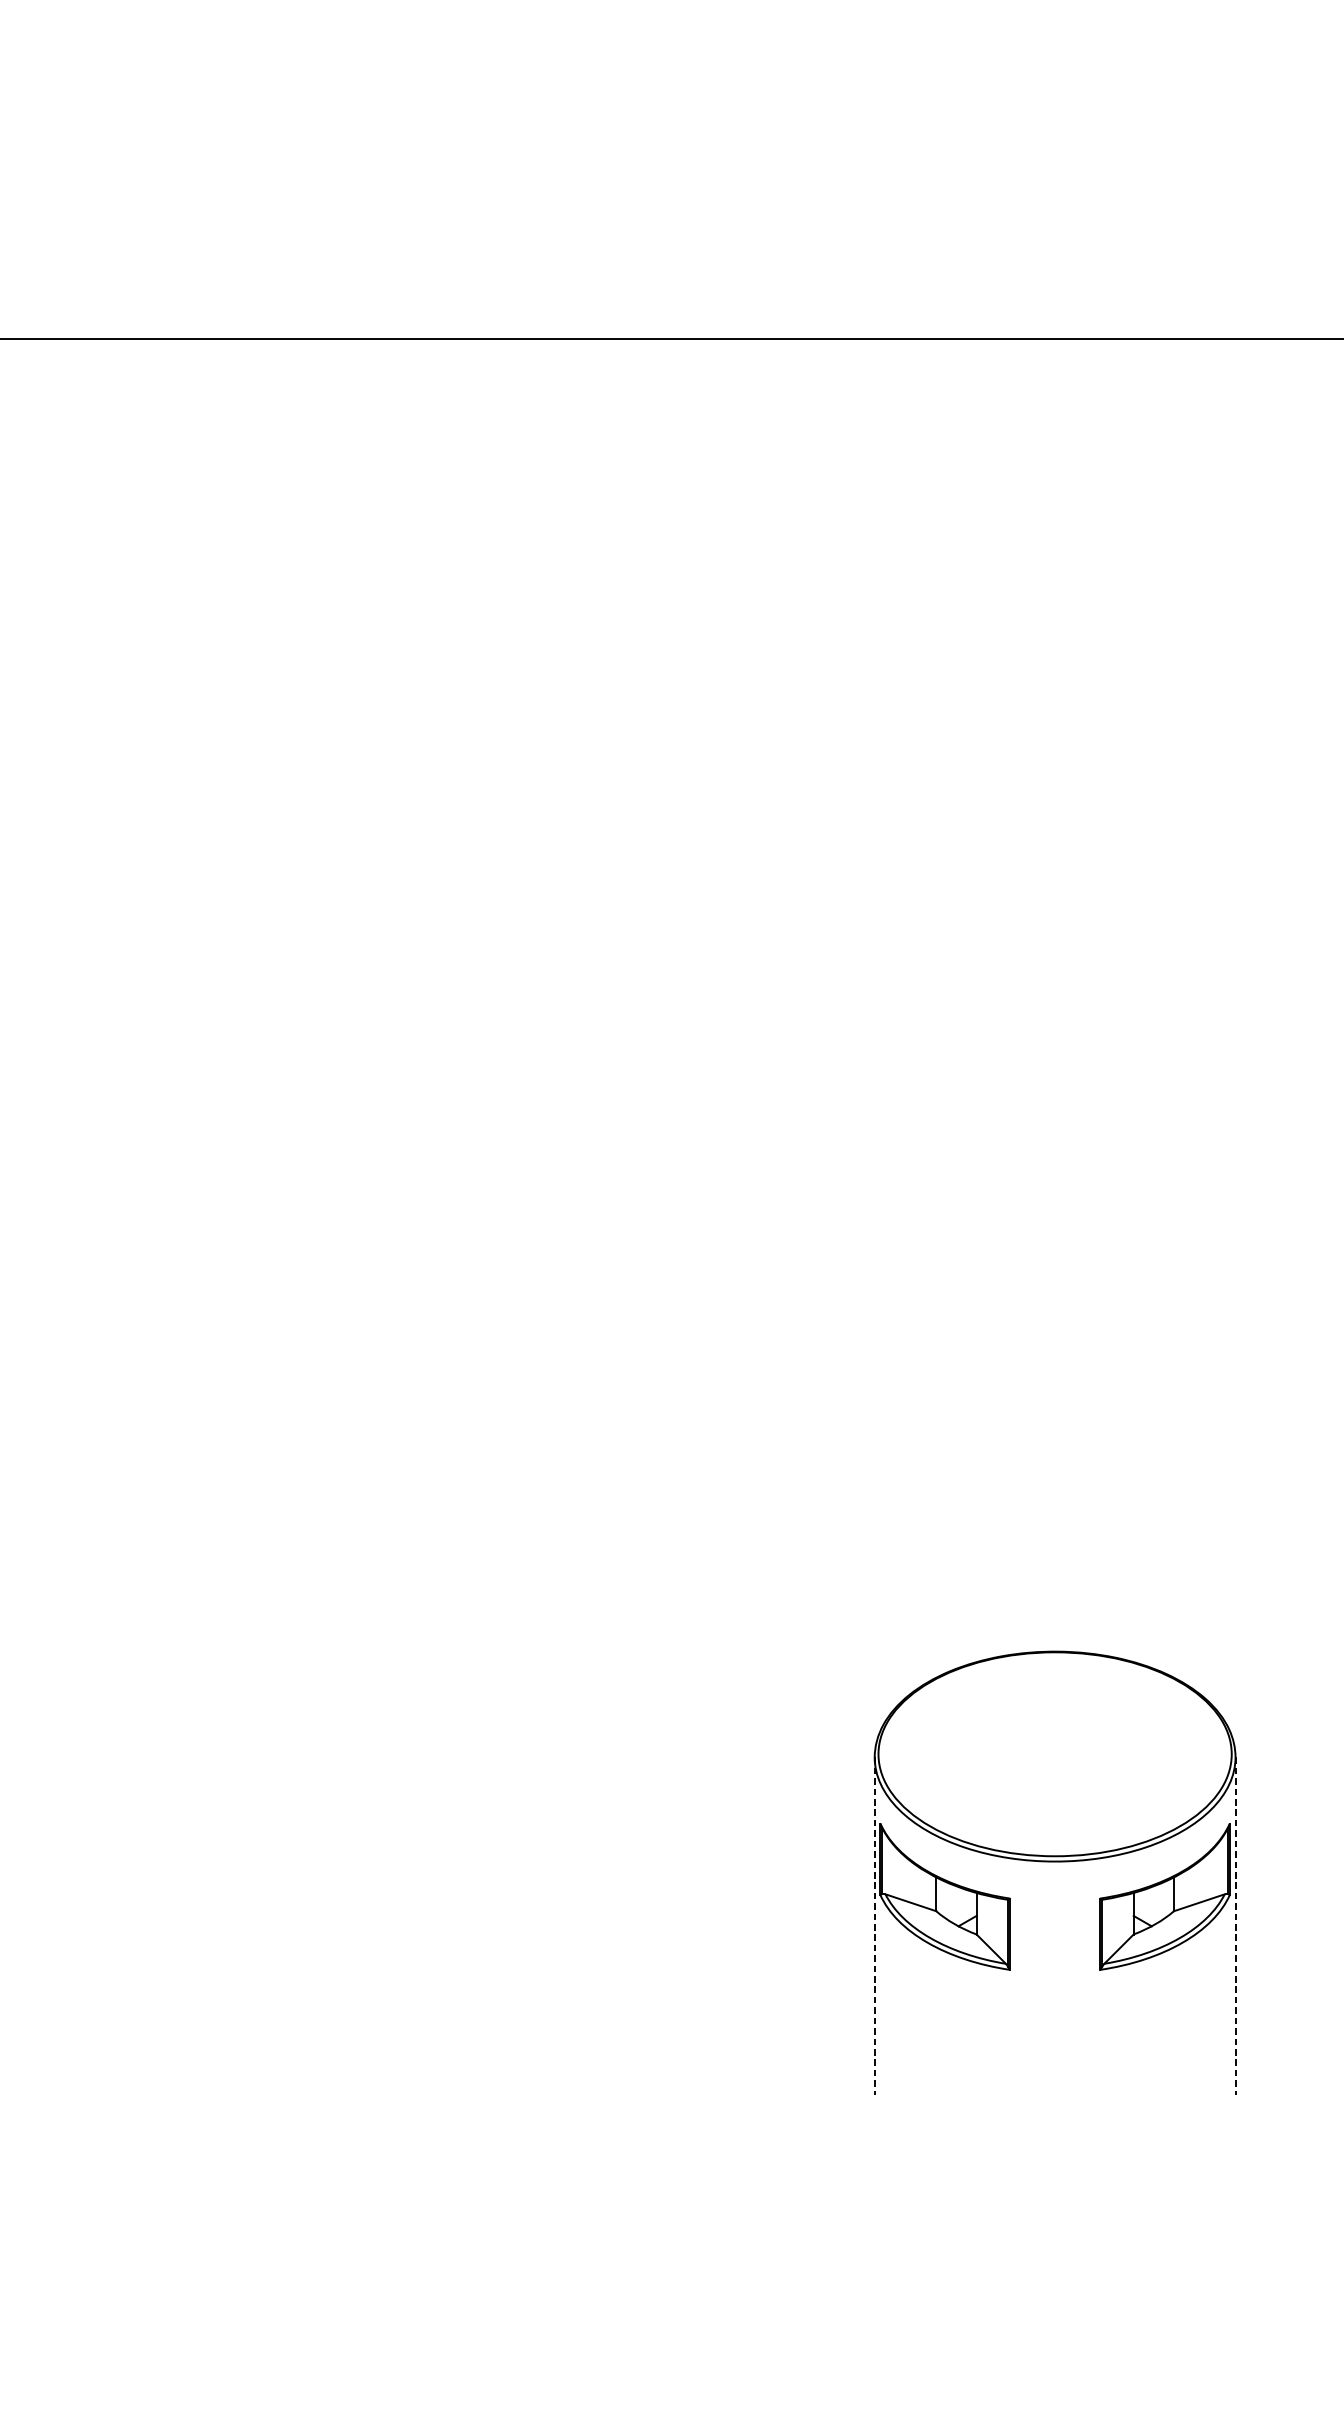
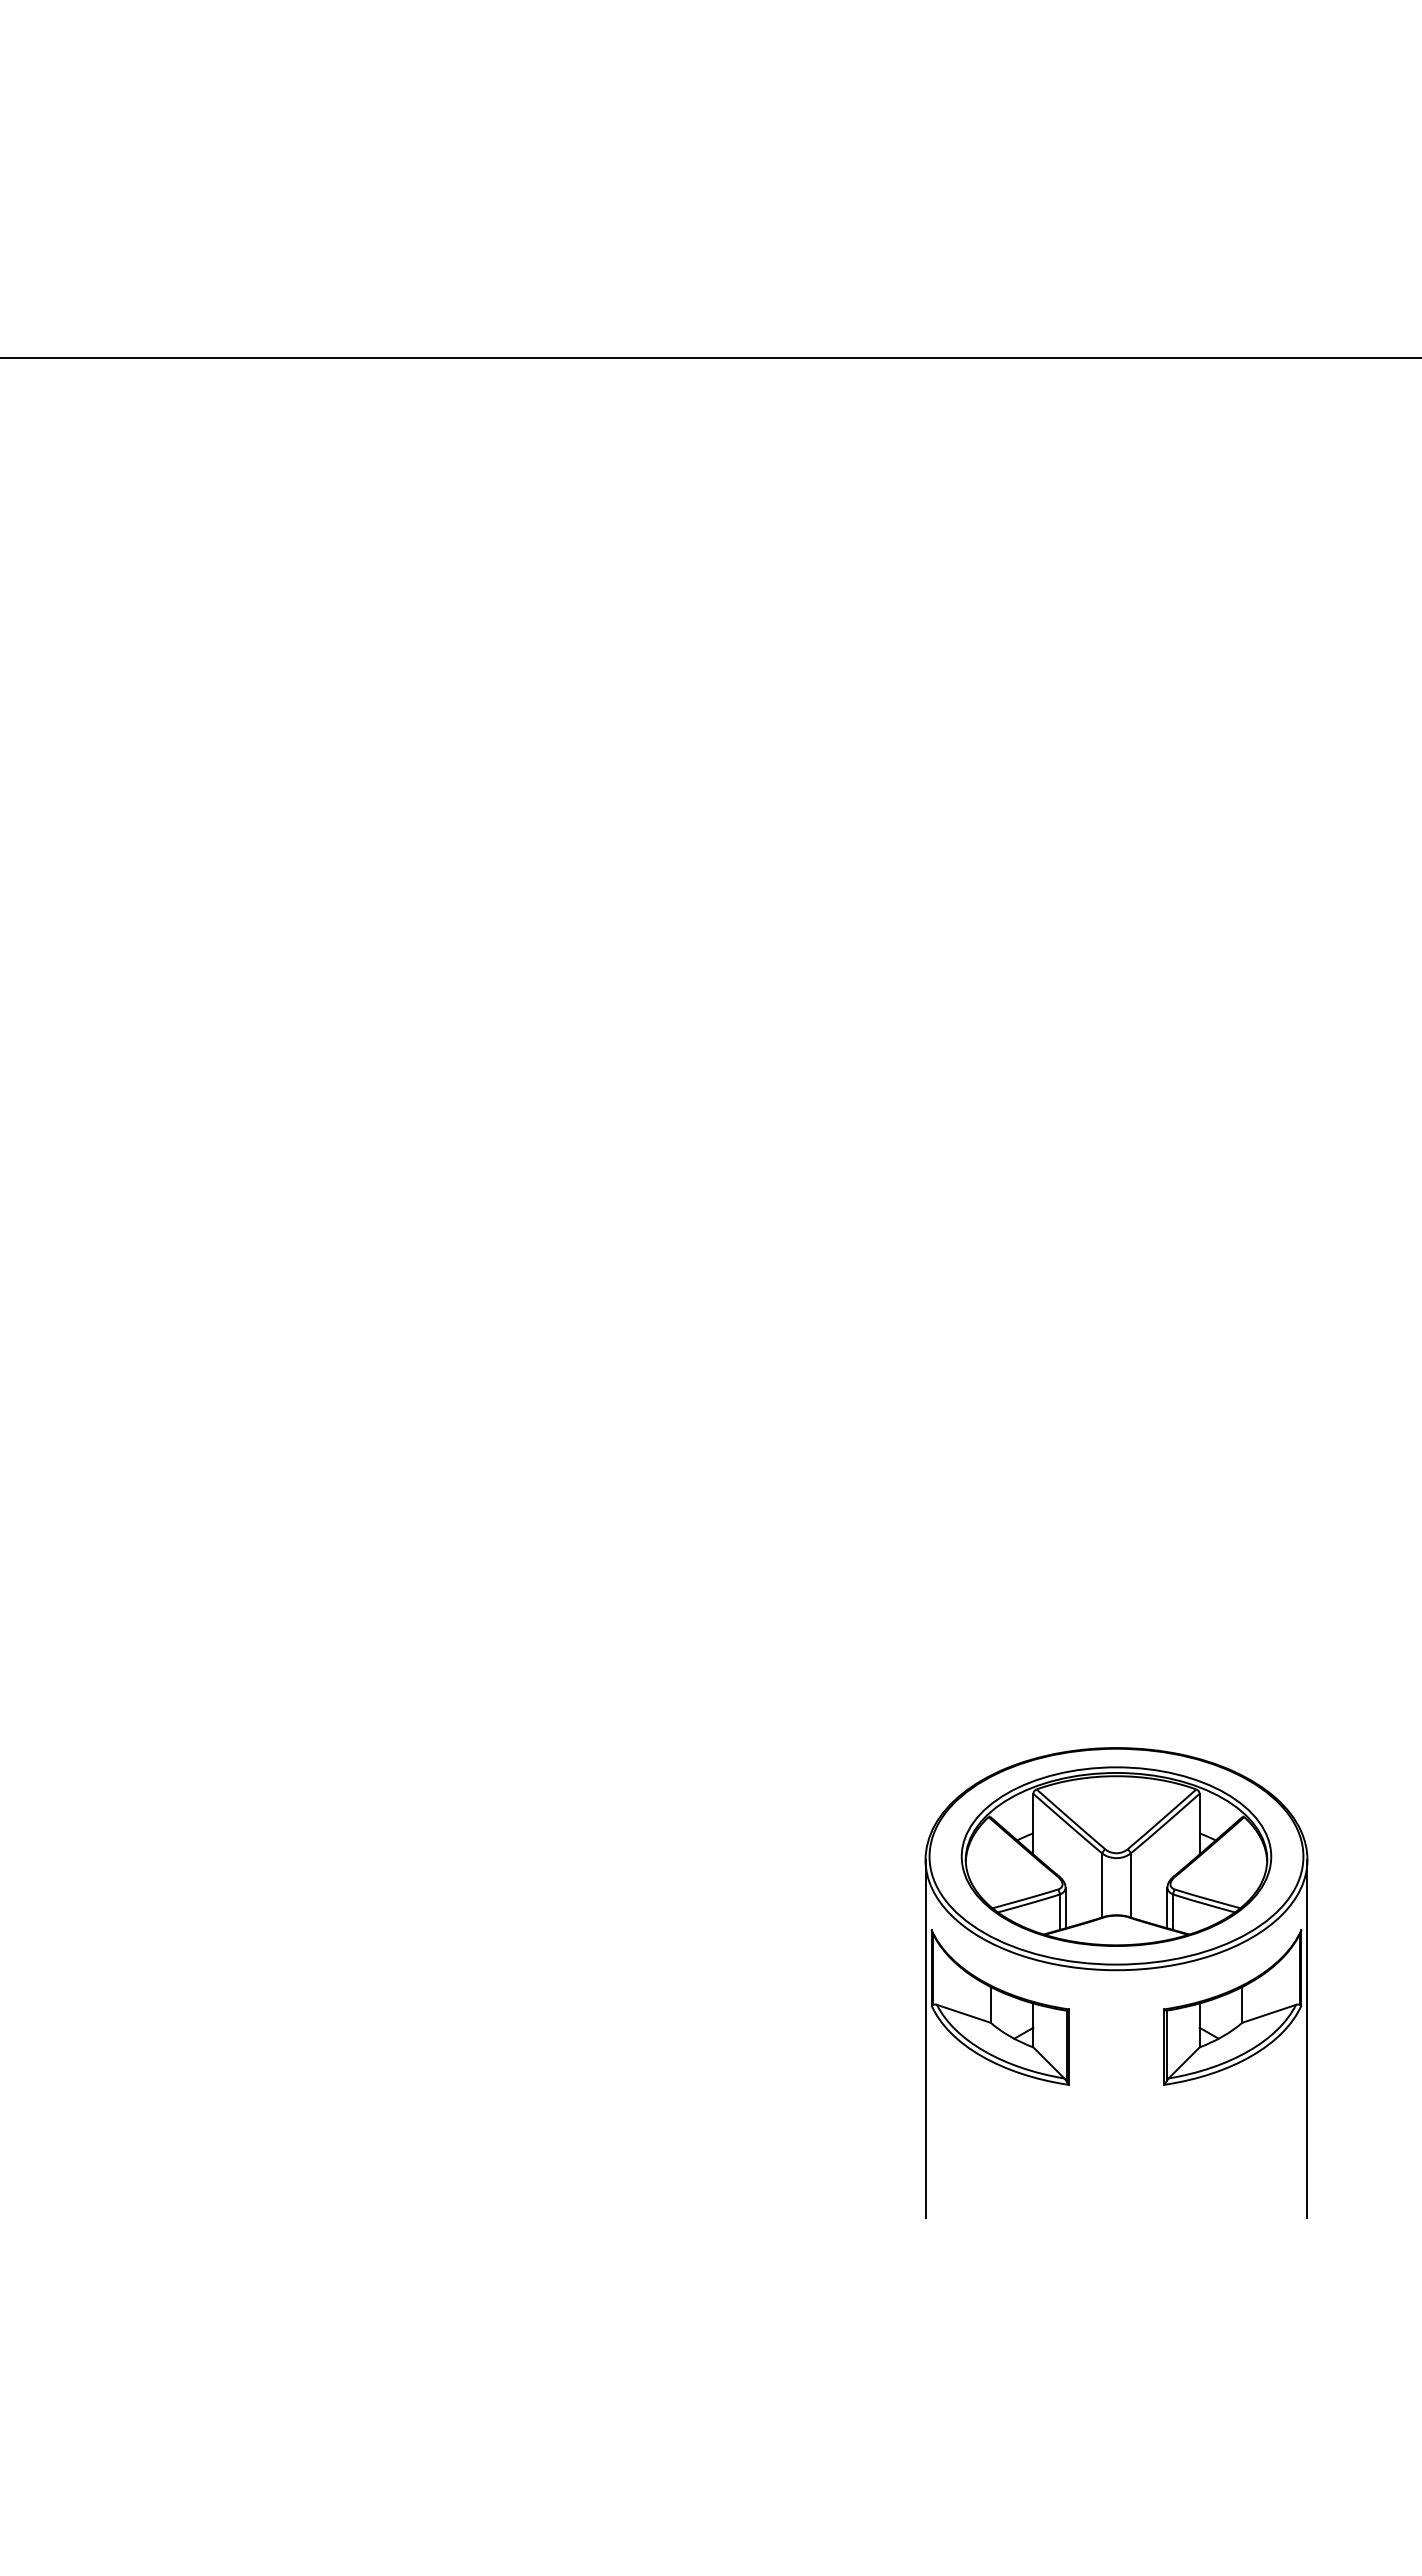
part: (1055, 1754) -> (1116, 1856), added
line: (874, 1926) -> (925, 2038), dashed -> solid
line: (1235, 1926) -> (1307, 2038), dashed -> solid

